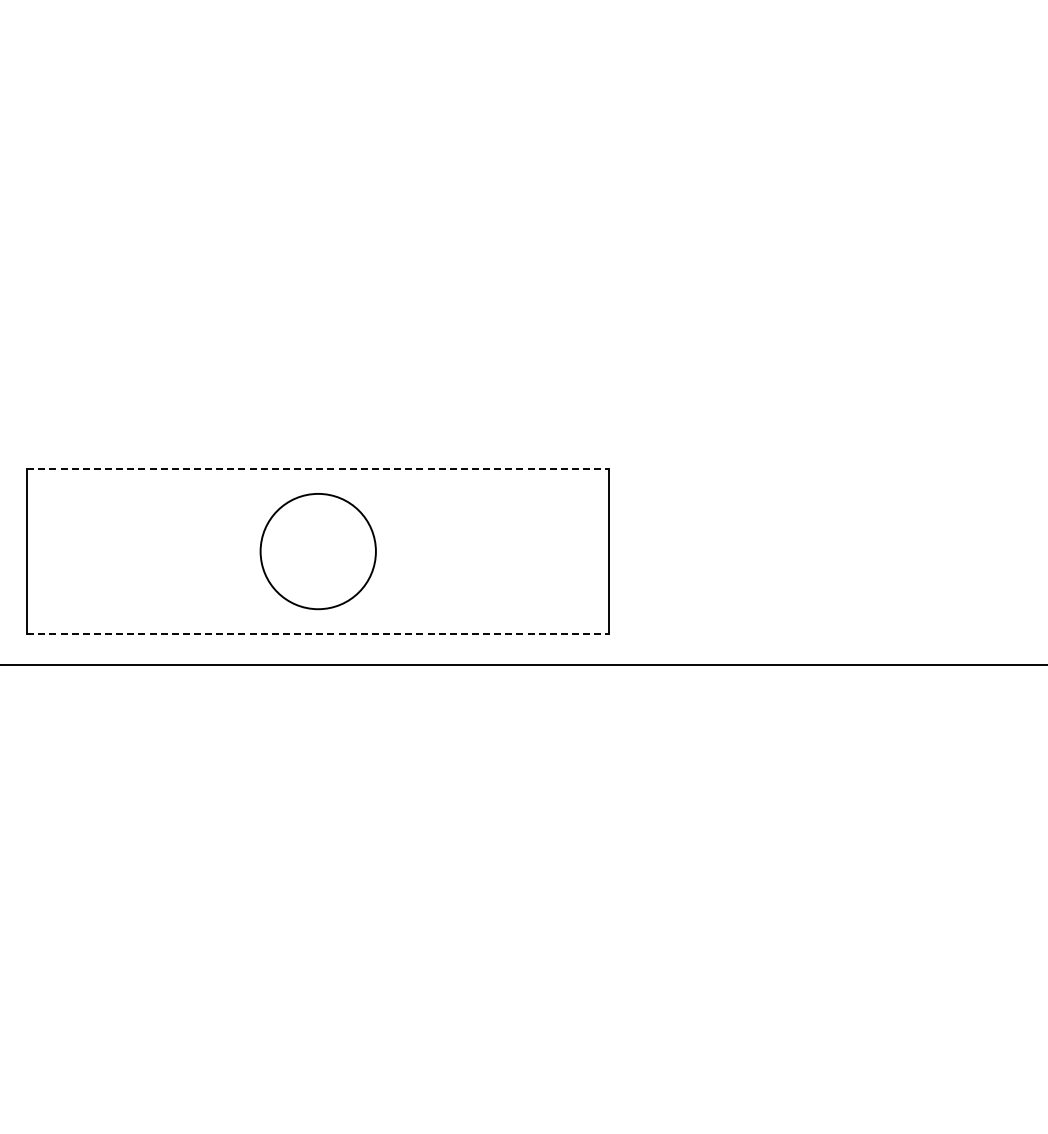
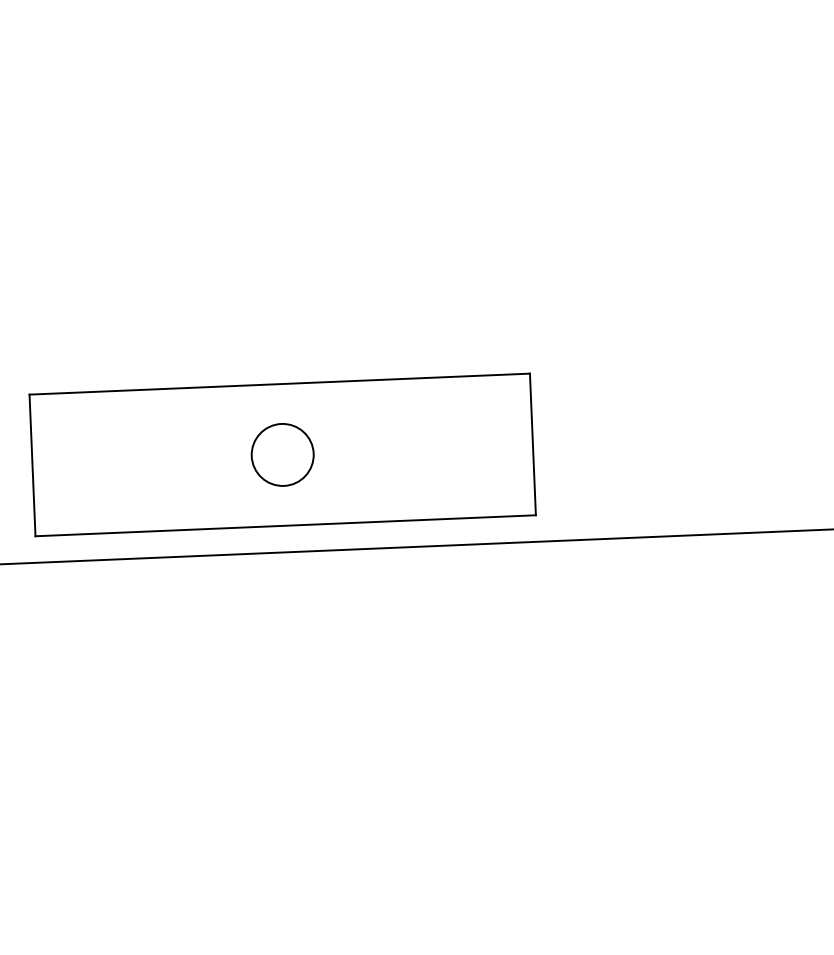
line: (318, 469) -> (279, 384), dashed -> solid
circle: (318, 551) -> (282, 454), size x0.62
line: (318, 633) -> (285, 525), dashed -> solid

